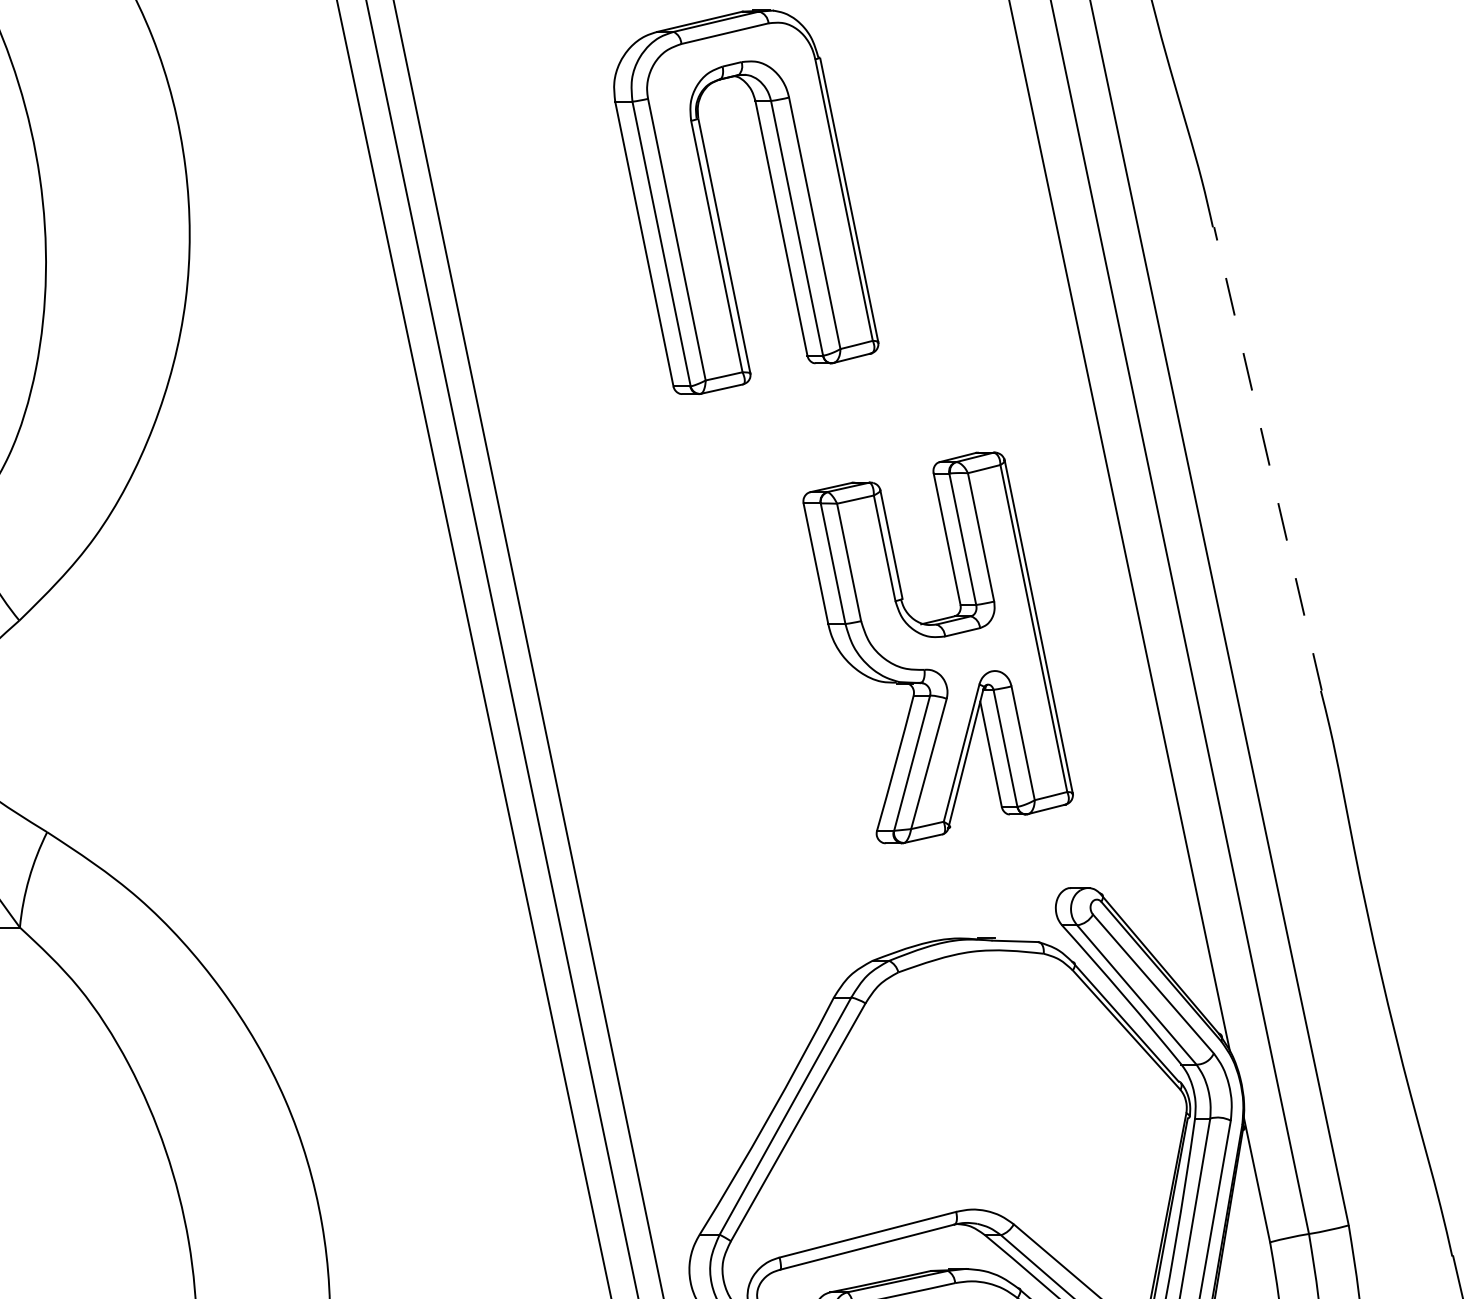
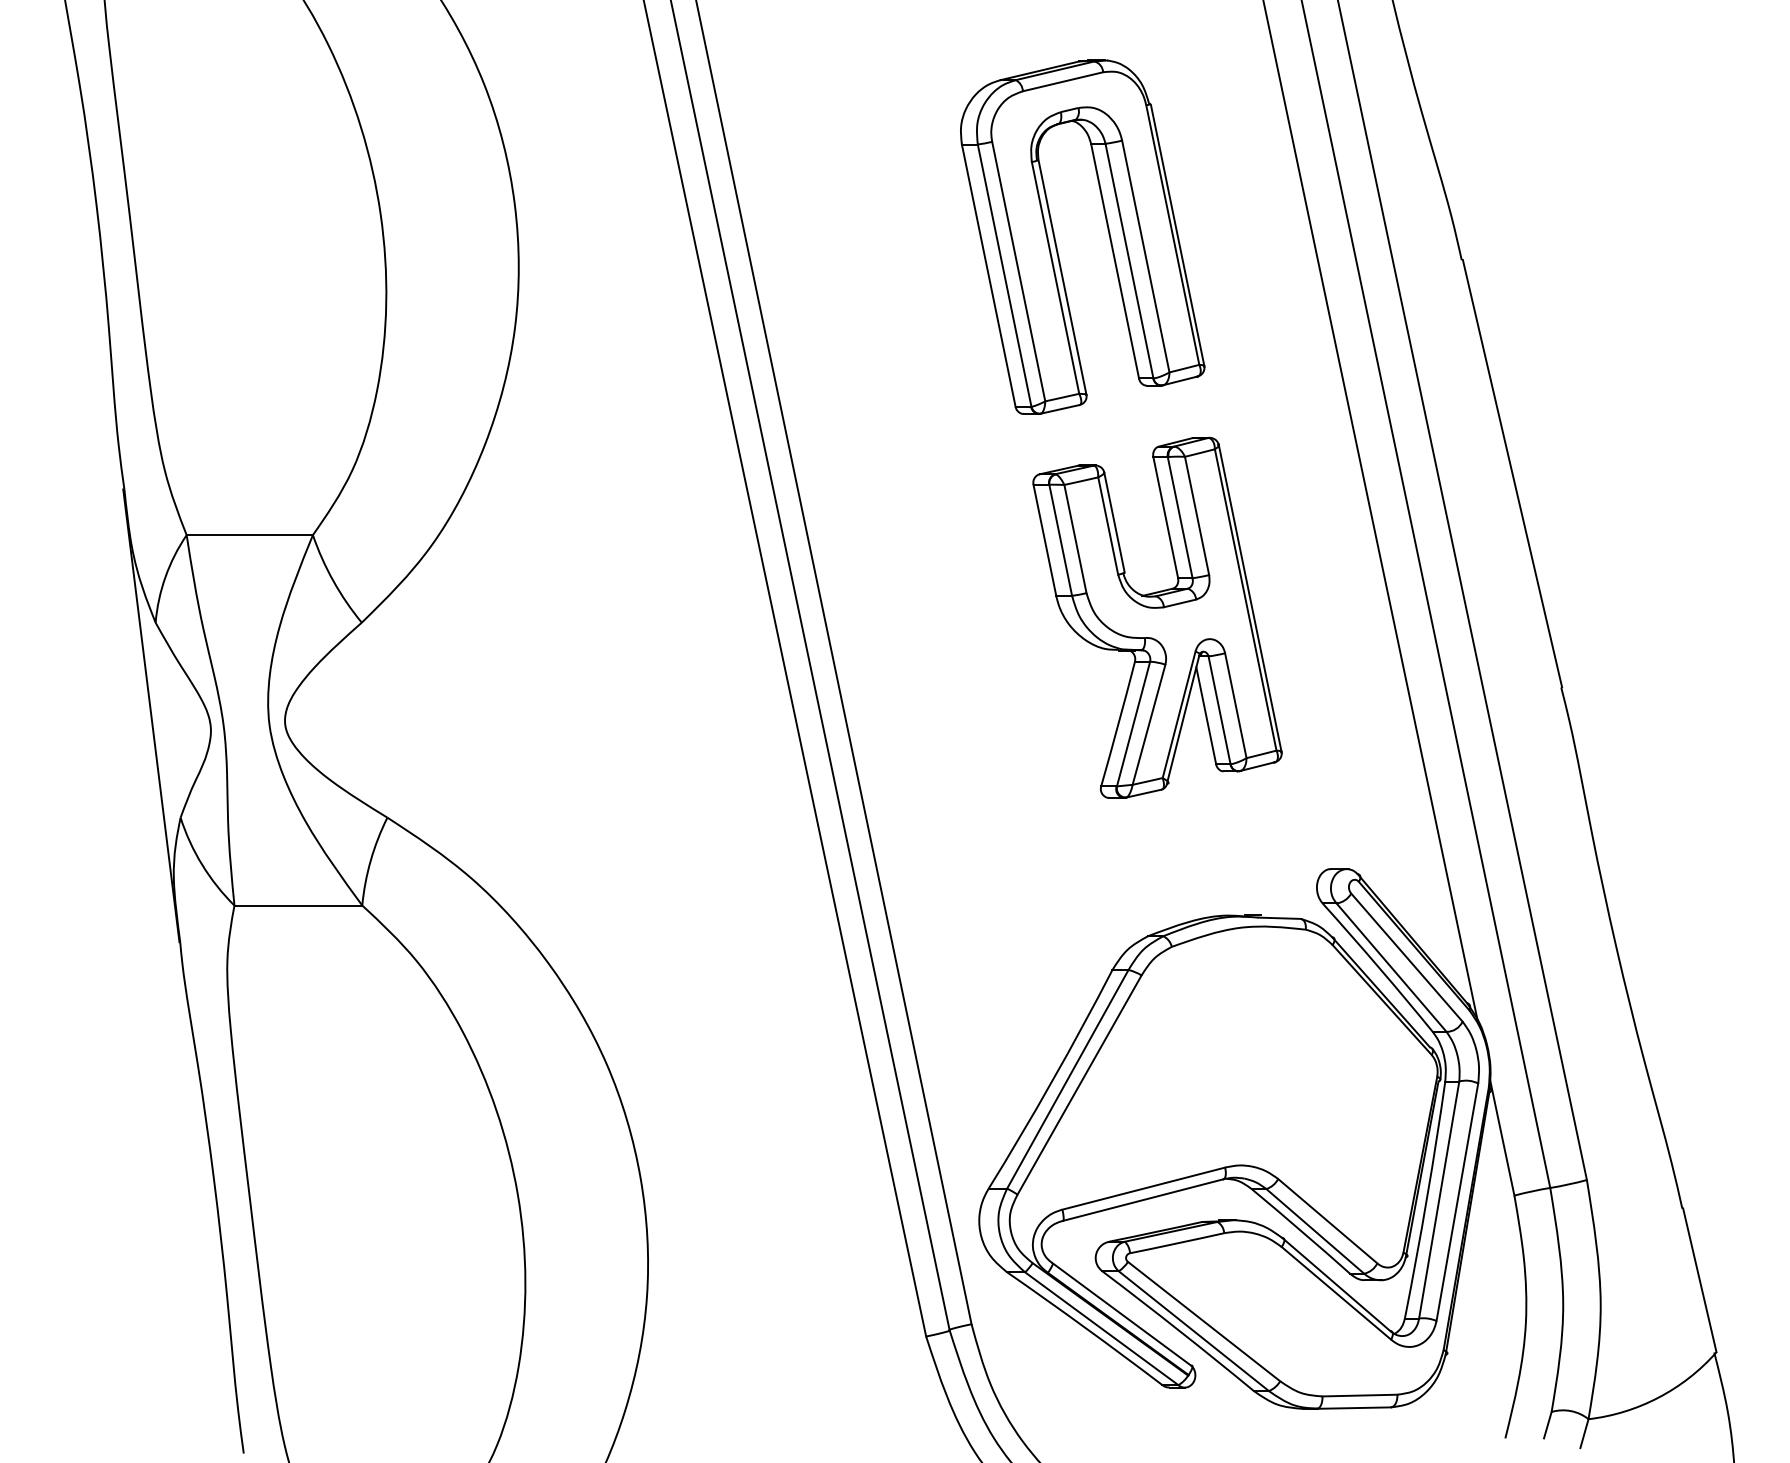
part: (773, 195) -> (1107, 230), moved
line: (1268, 458) -> (1512, 473), dashed -> solid
part: (938, 647) -> (1157, 617), moved

